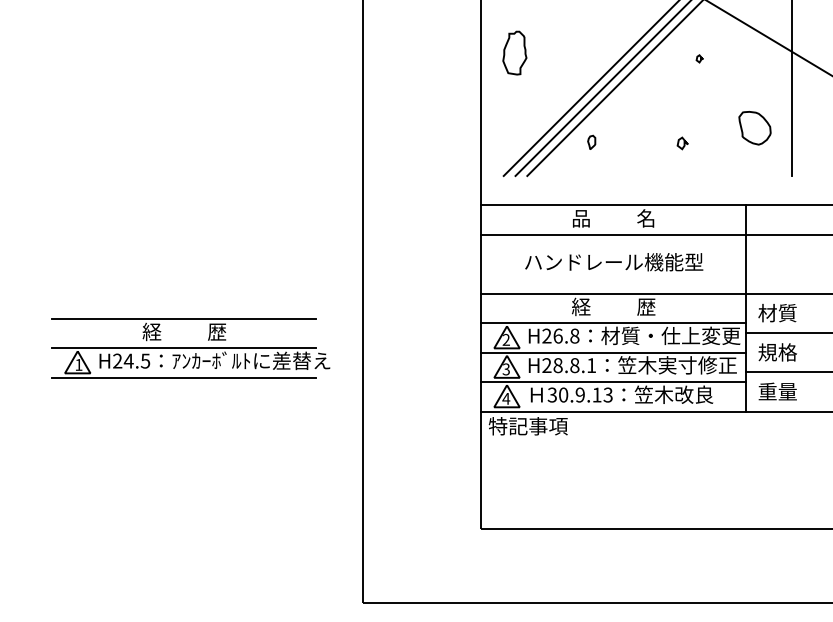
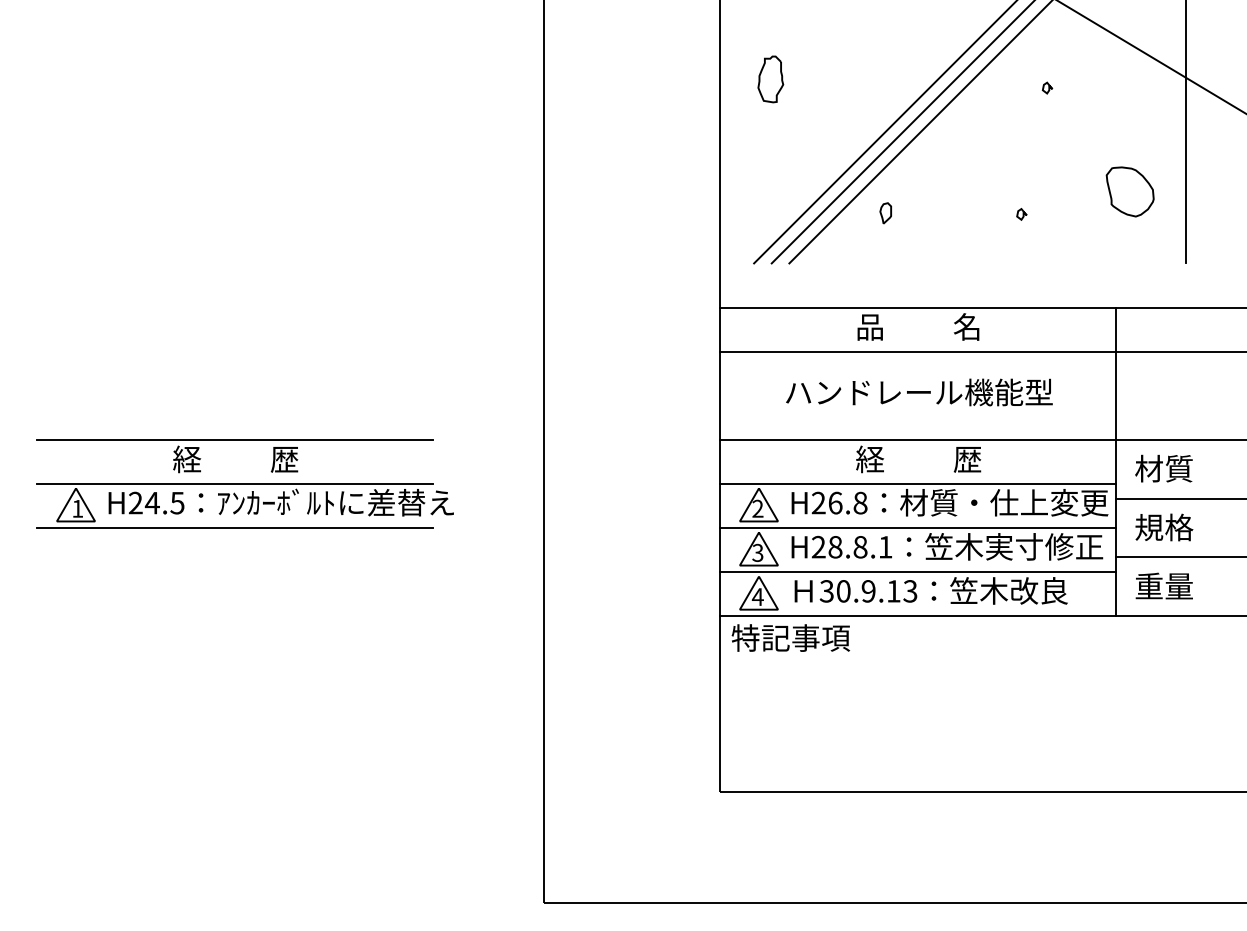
part: (514, 52) -> (770, 78), size x0.71
part: (682, 142) -> (1021, 213), size x0.62
part: (190, 348) -> (244, 484), moved

